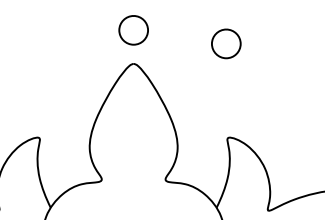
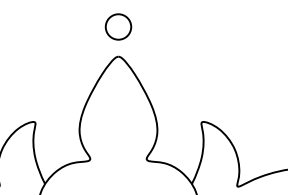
part: (226, 43) -> (200, 38), removed

